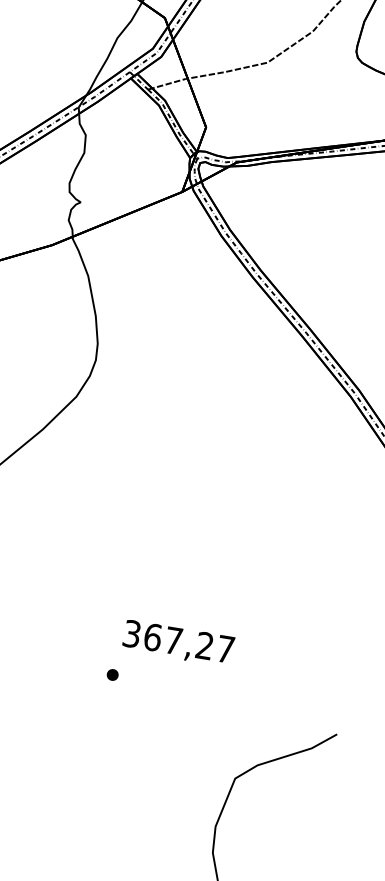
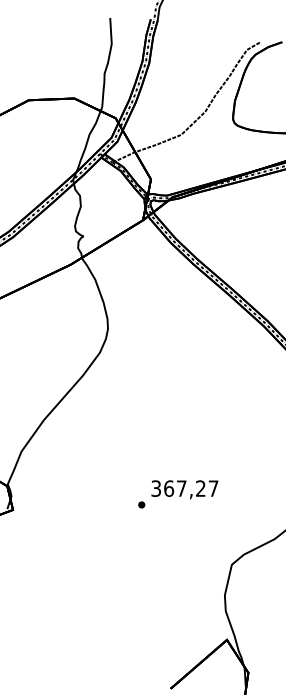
part: (112, 674) -> (141, 504), moved

